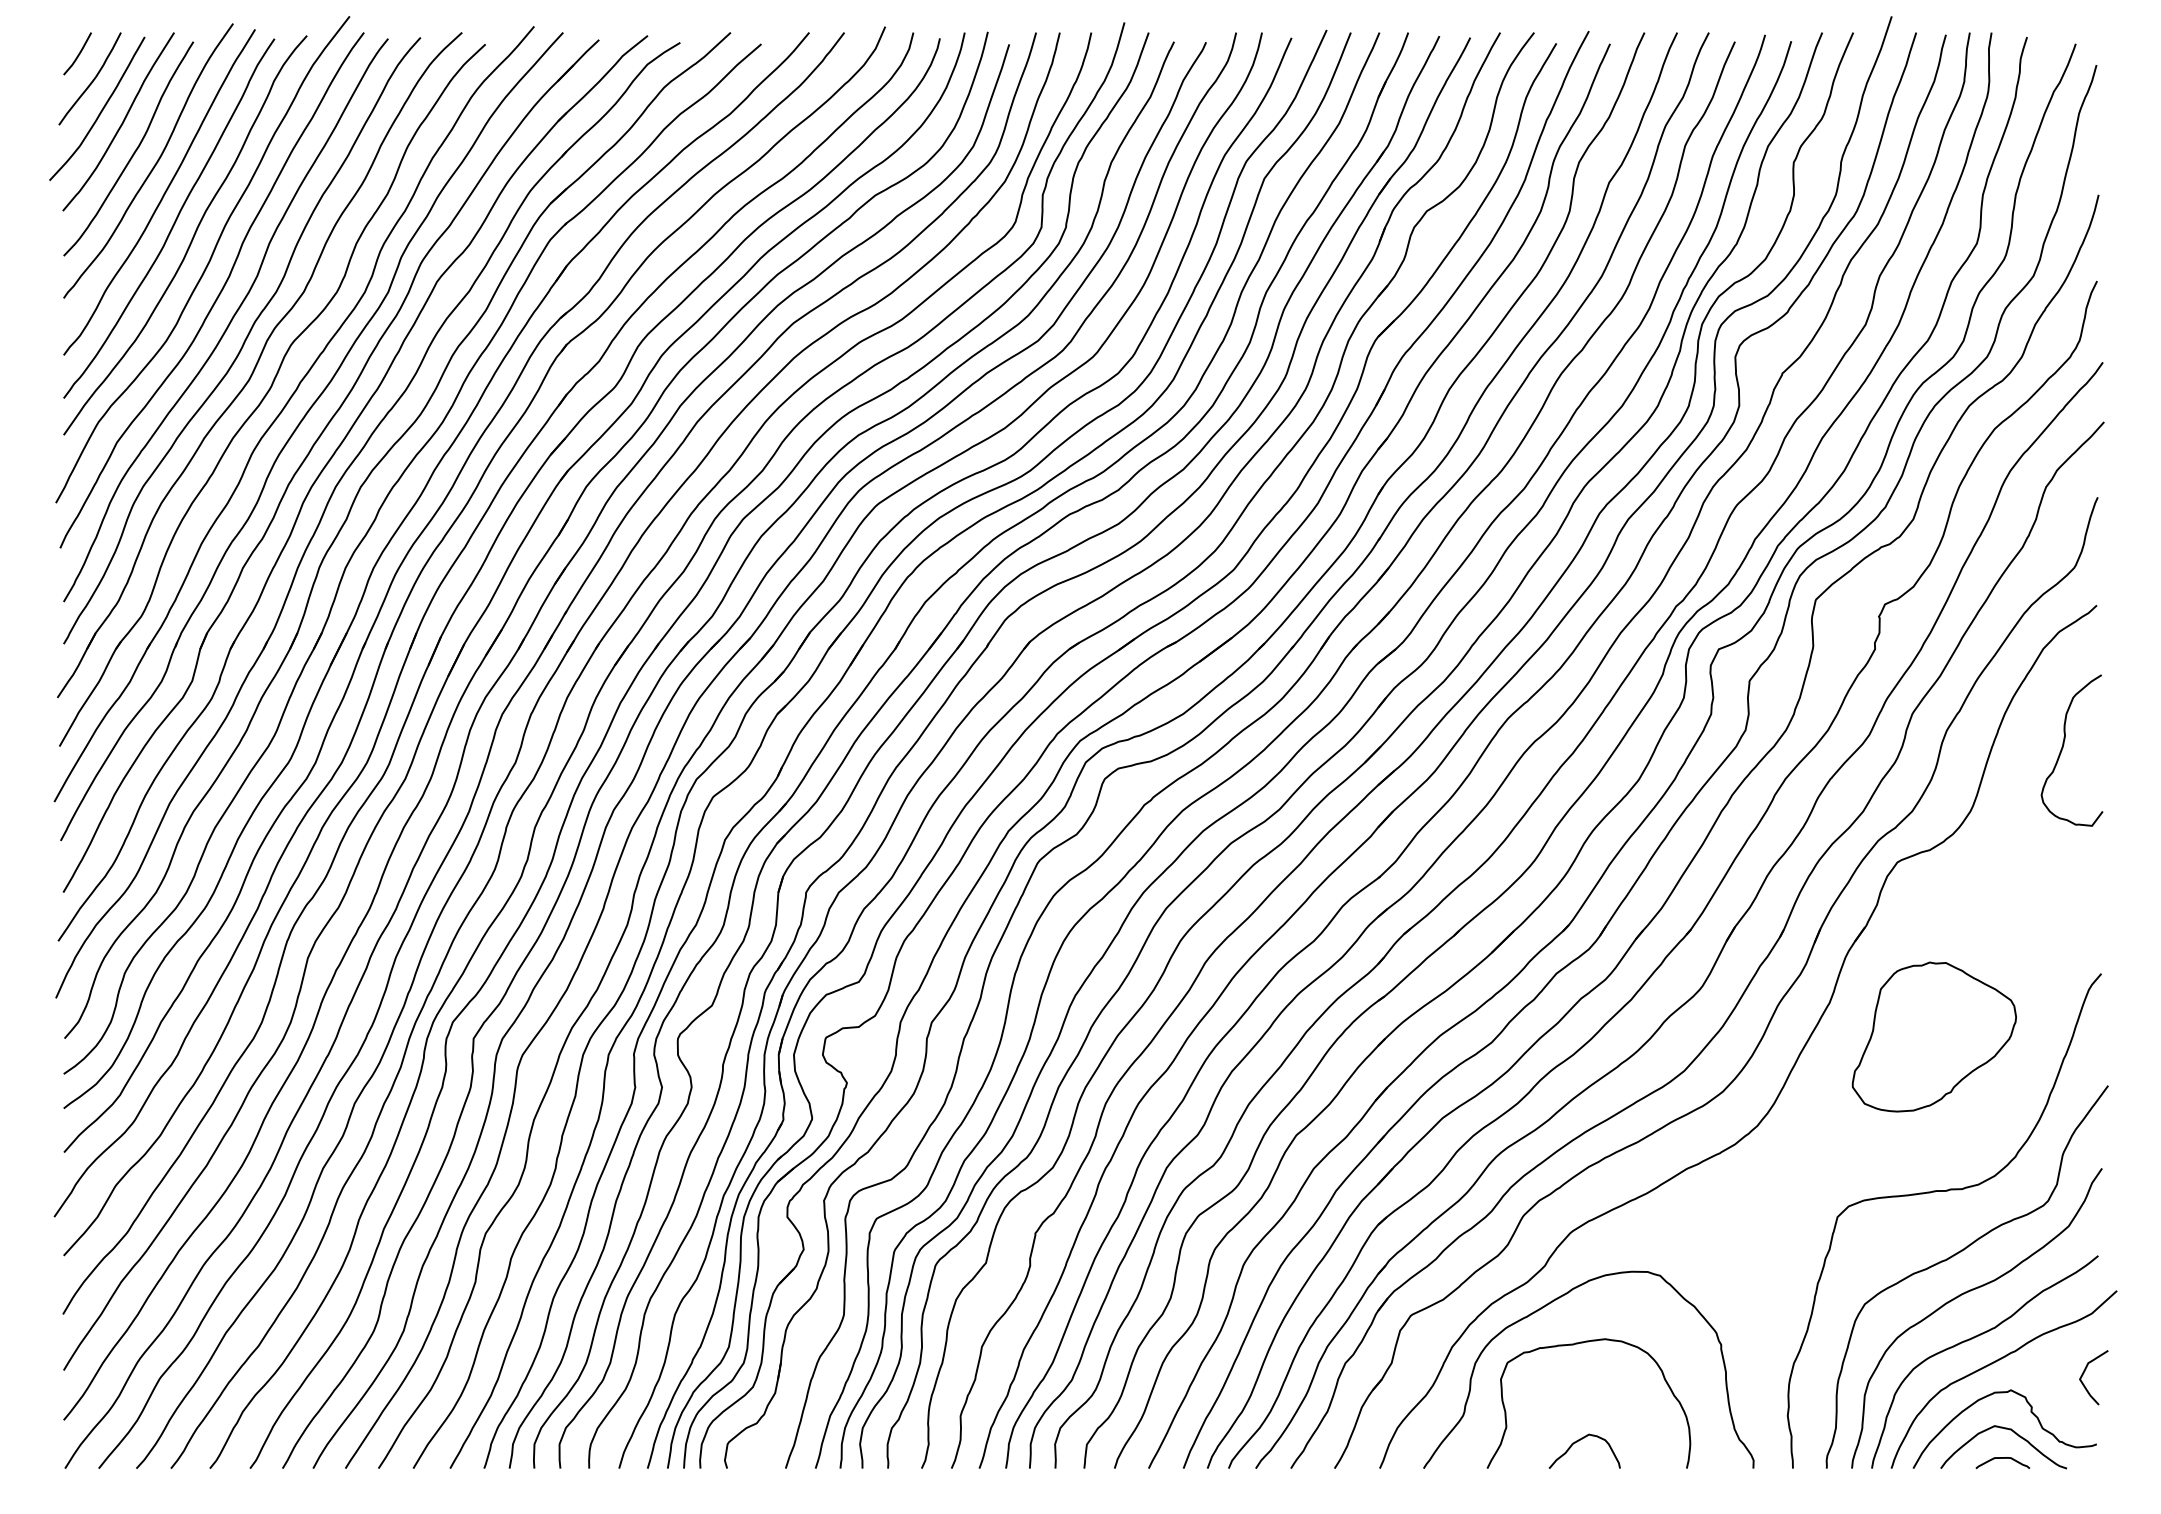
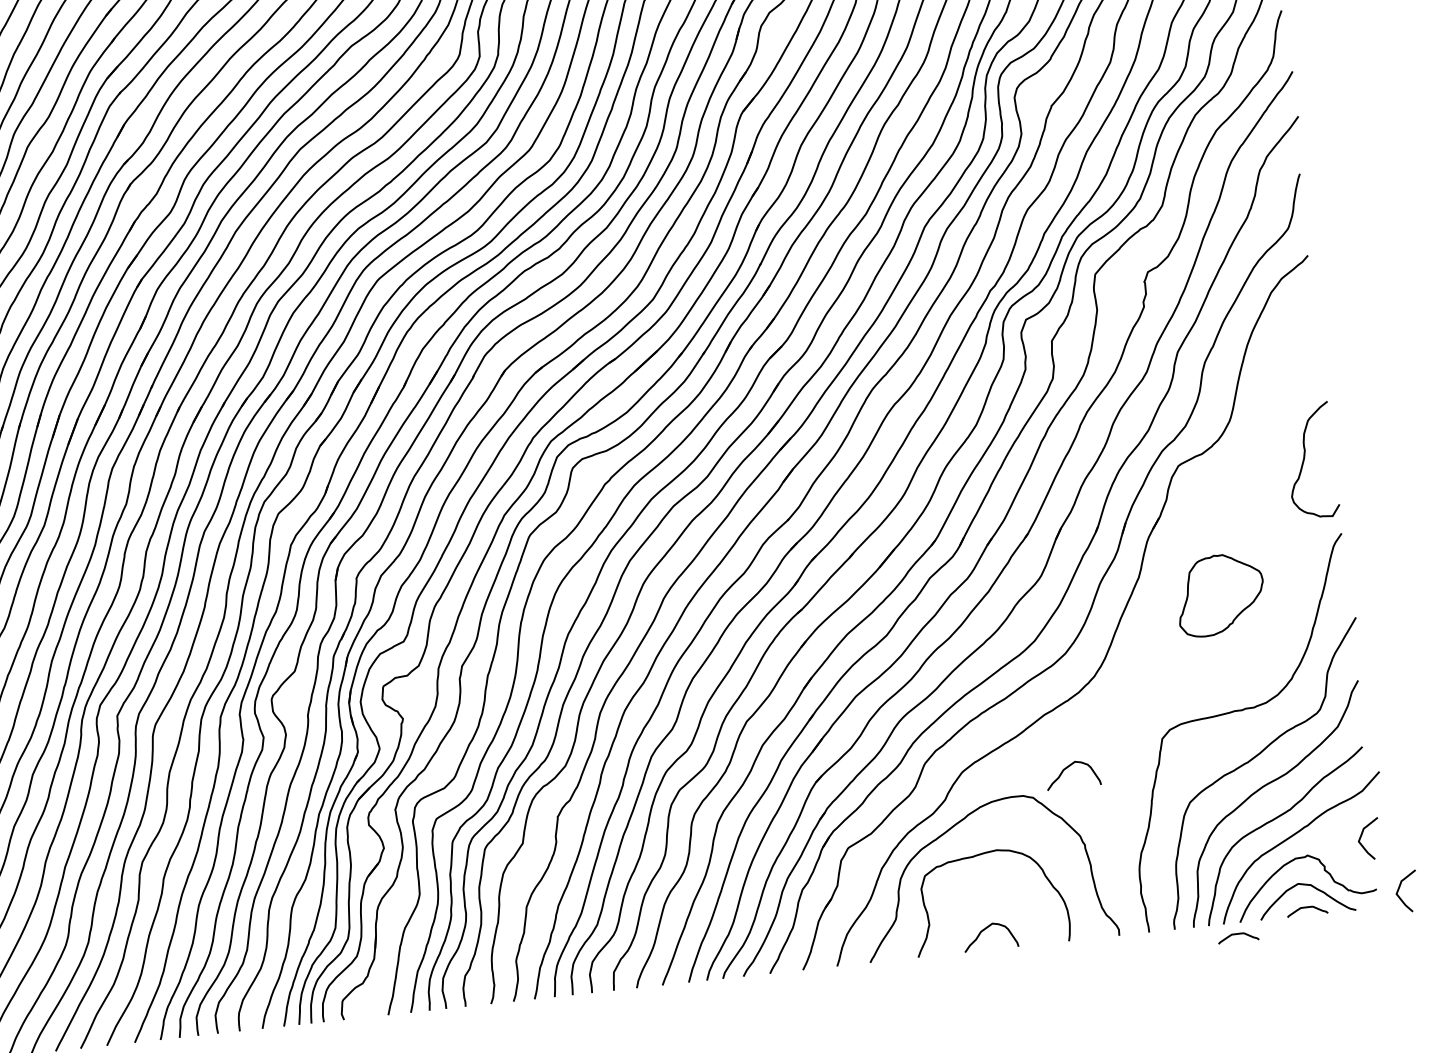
curve: (2063, 748) -> (1304, 460), moved
part: (1933, 1036) -> (1219, 594), size x0.7
curve: (1710, 1241) -> (1068, 767), added
curve: (2126, 1447) -> (1399, 889), added
curve: (1908, 1483) -> (1237, 934), added

